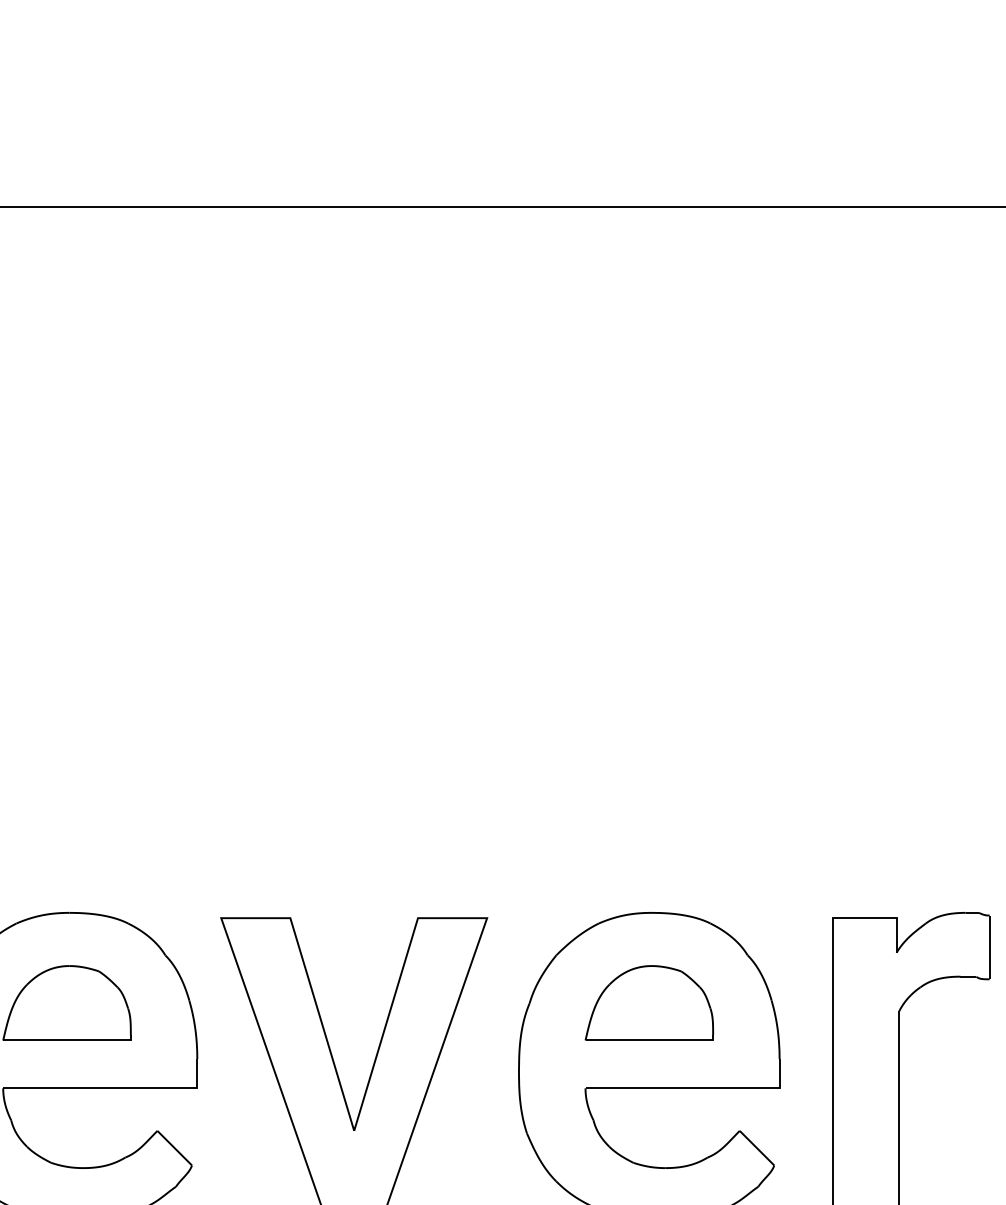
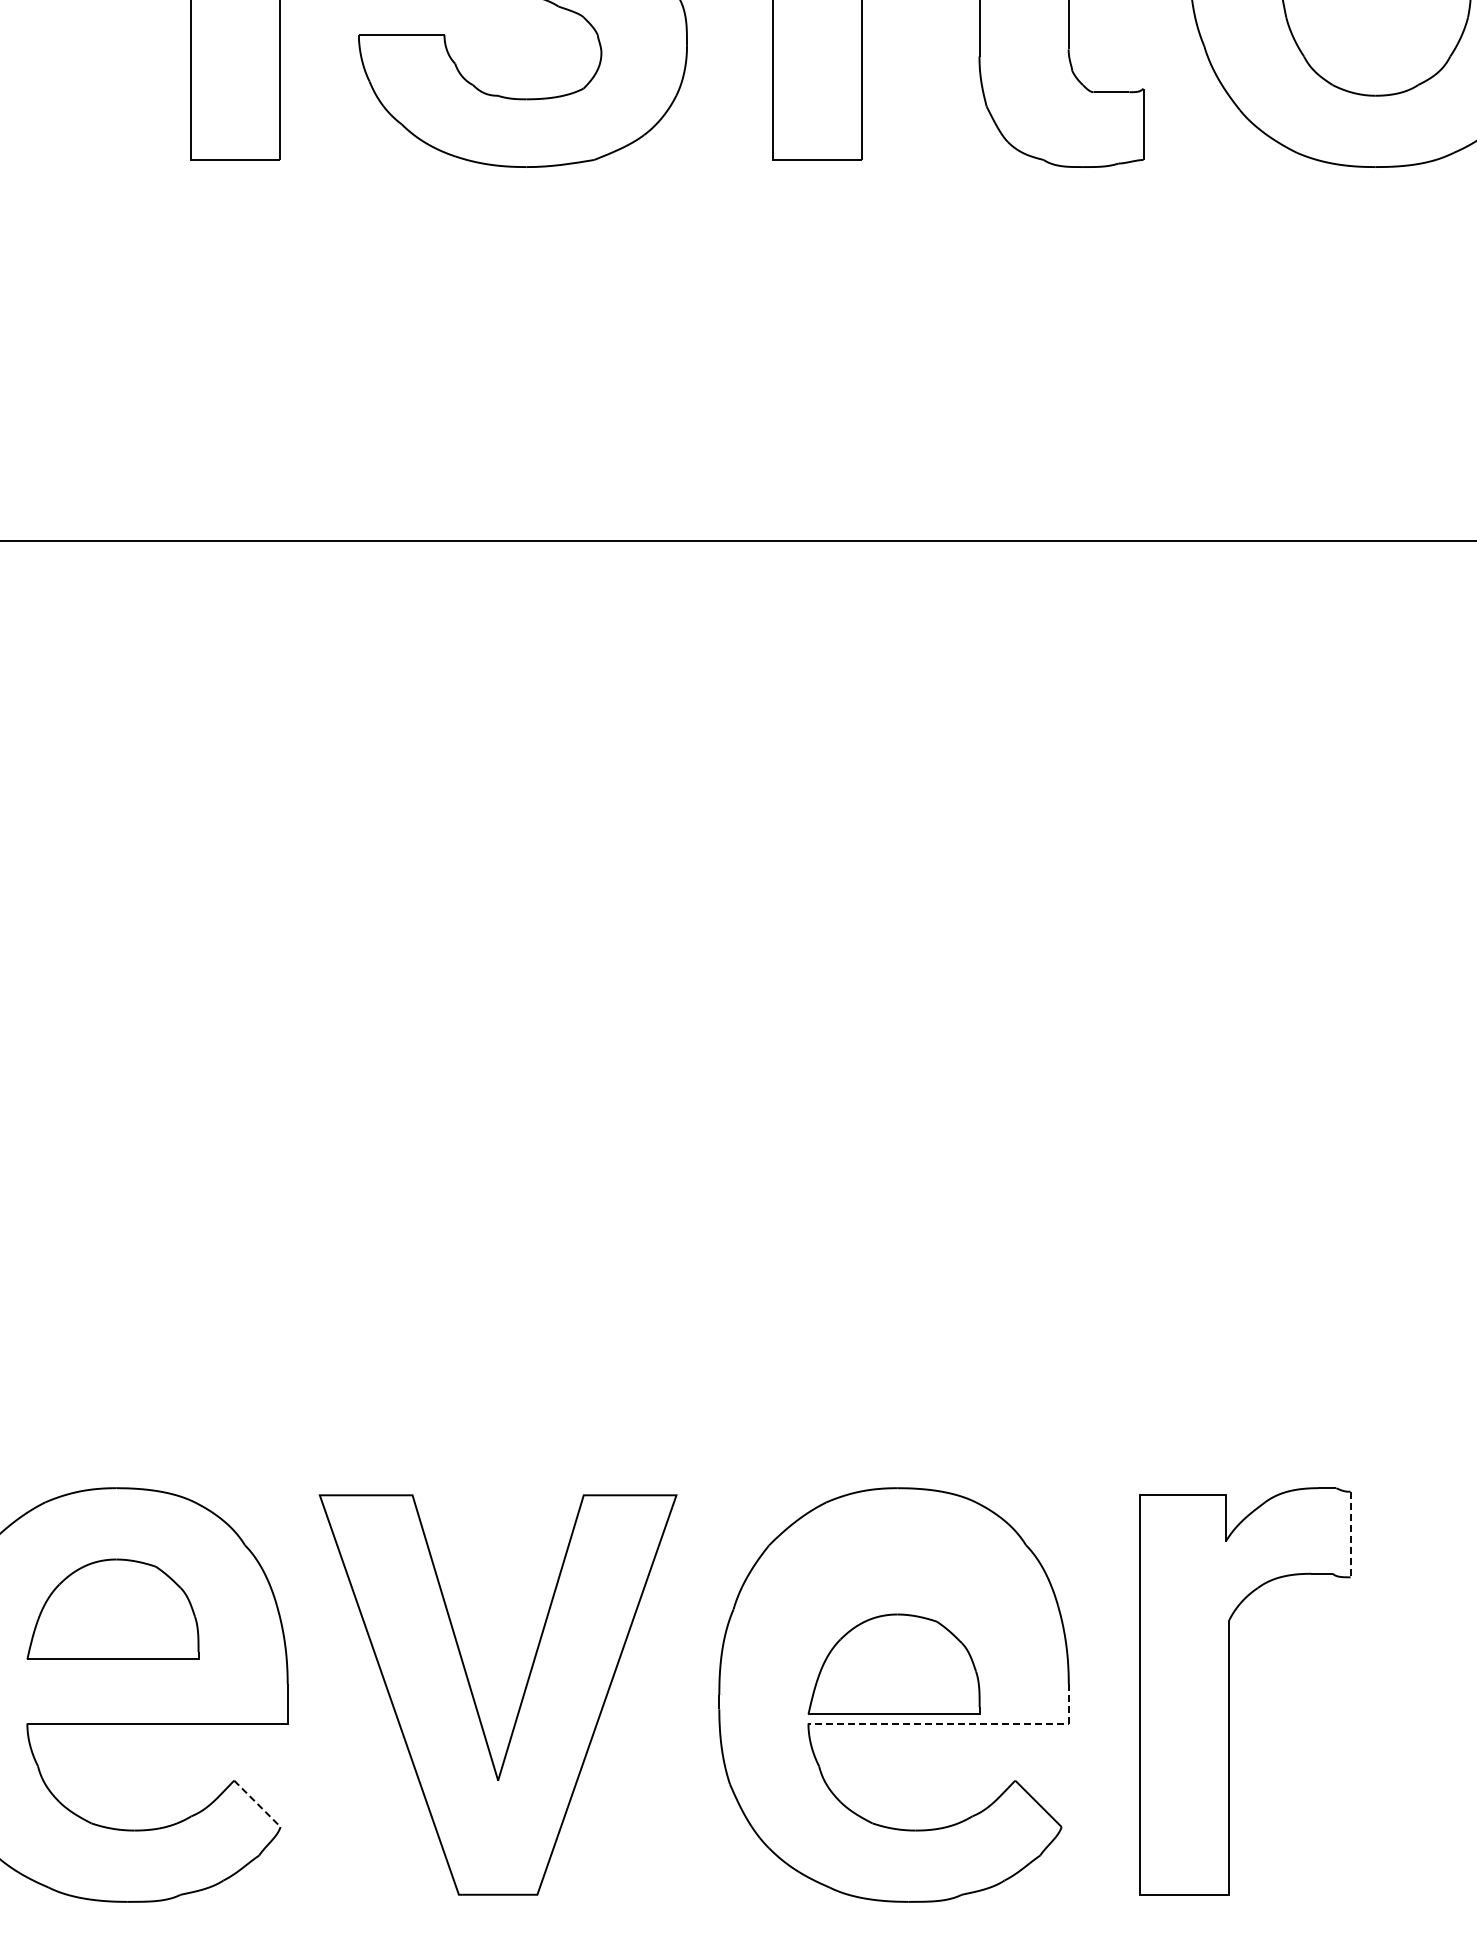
line: (989, 947) -> (1350, 1534), solid -> dashed
part: (648, 1002) -> (893, 1663), moved
line: (698, 1088) -> (959, 1723), solid -> dashed
line: (174, 1147) -> (257, 1803), solid -> dashed

